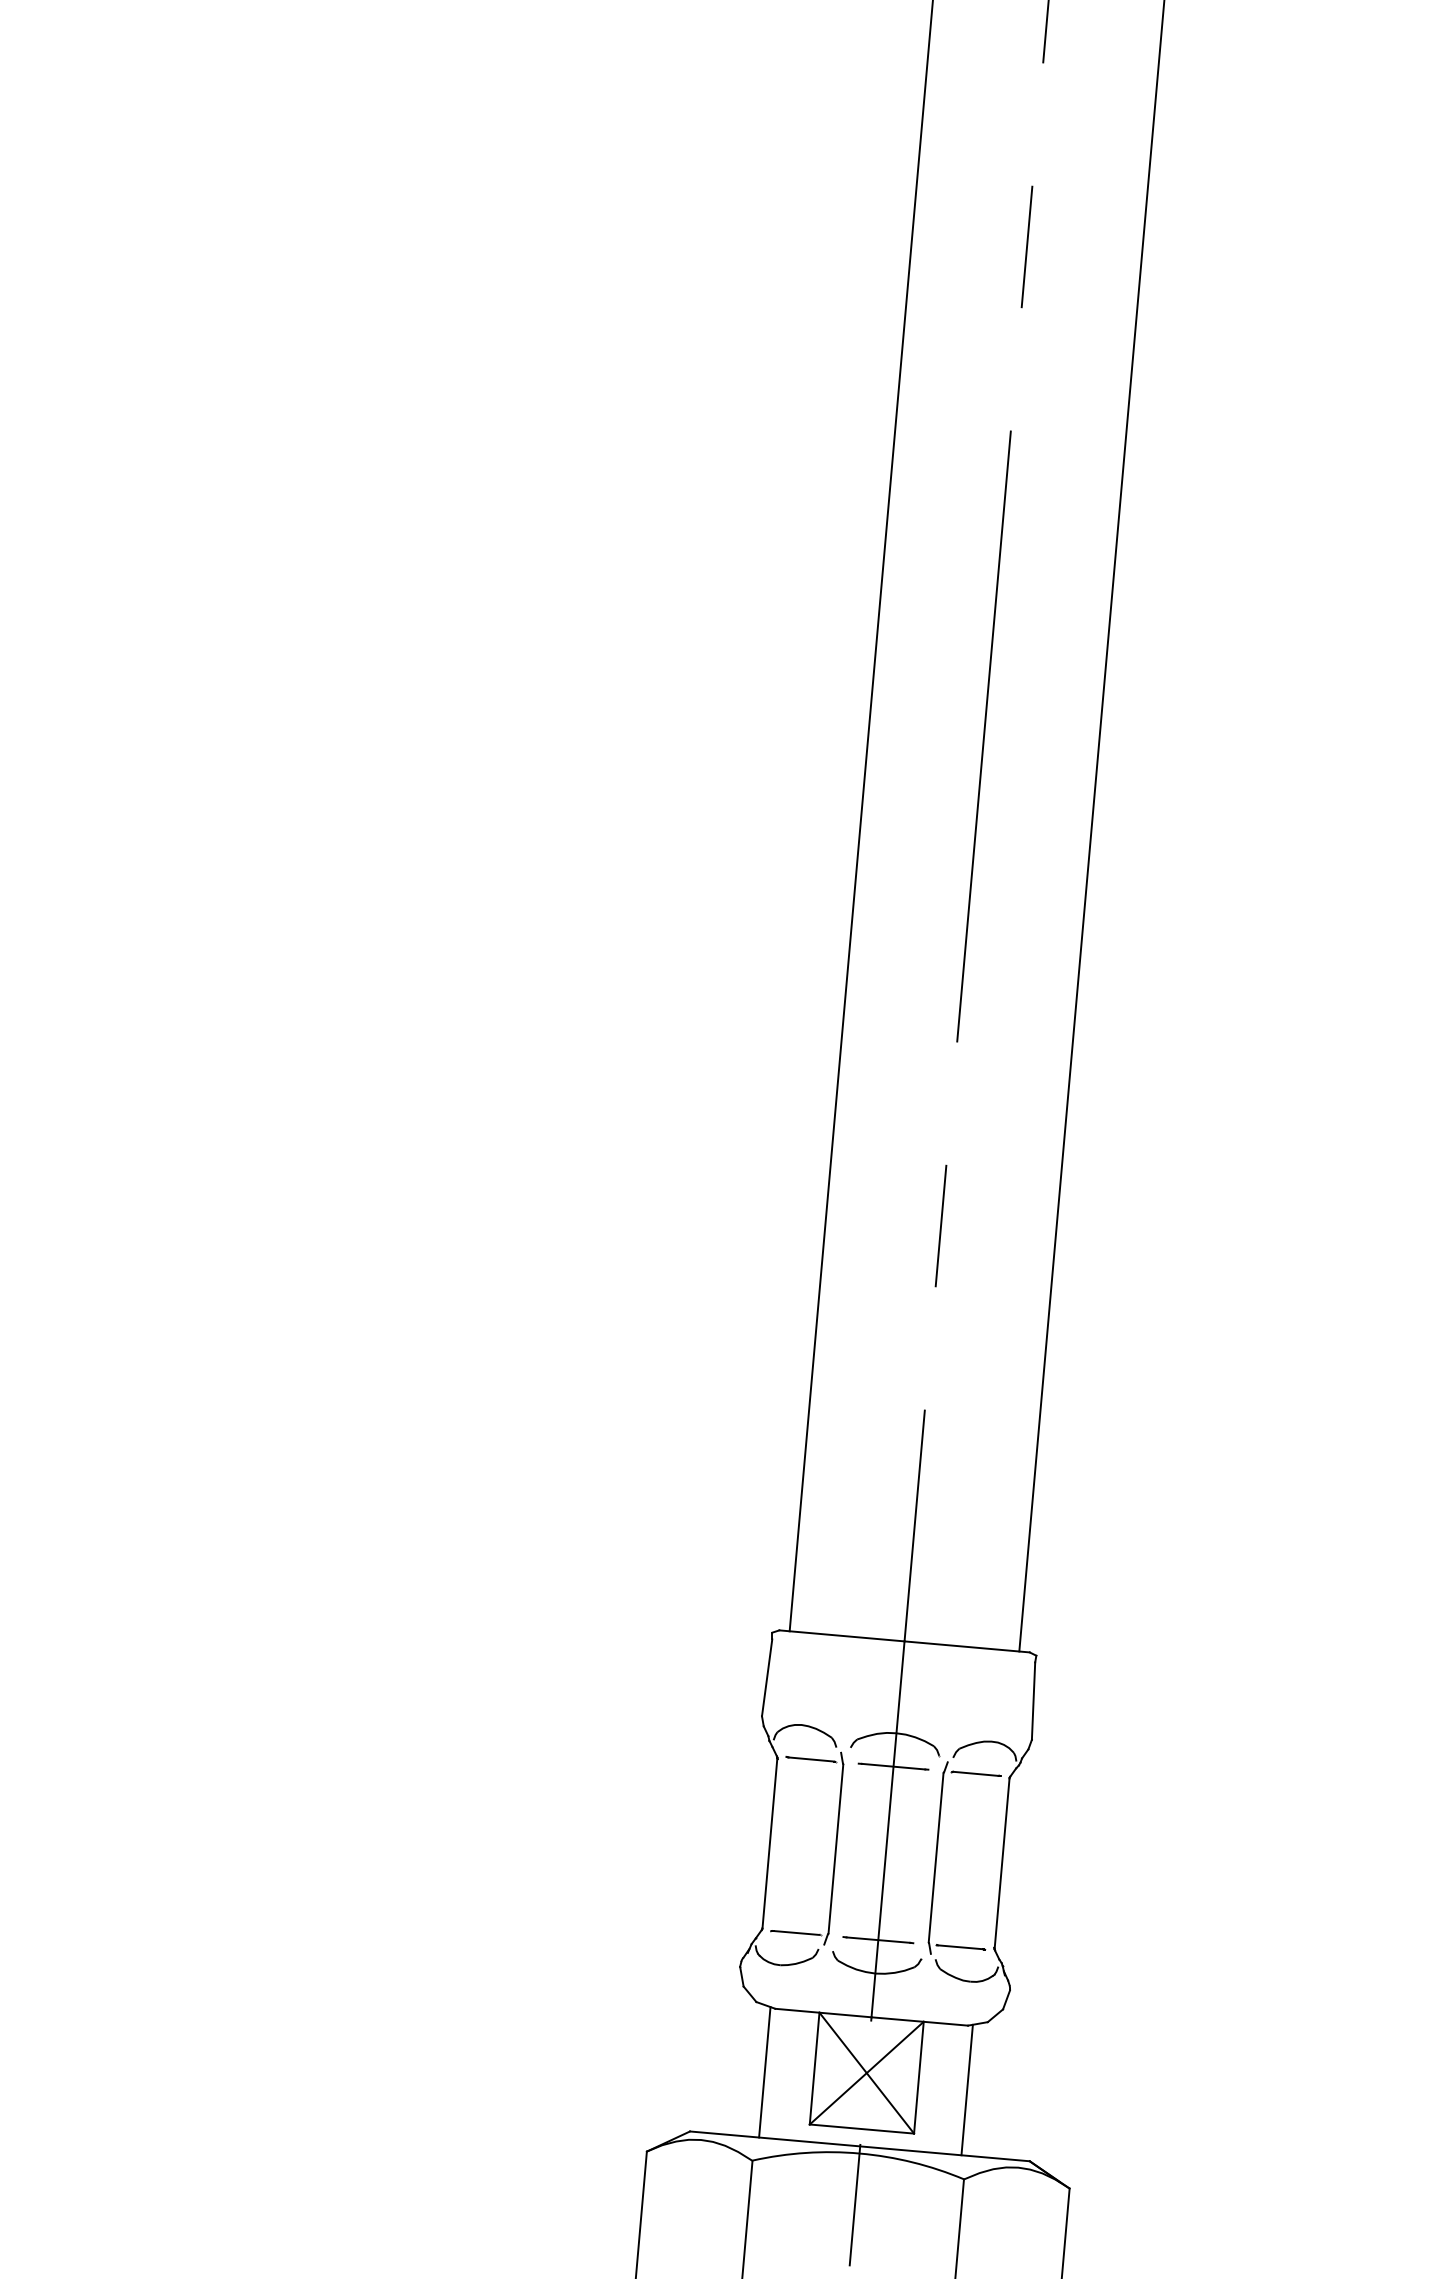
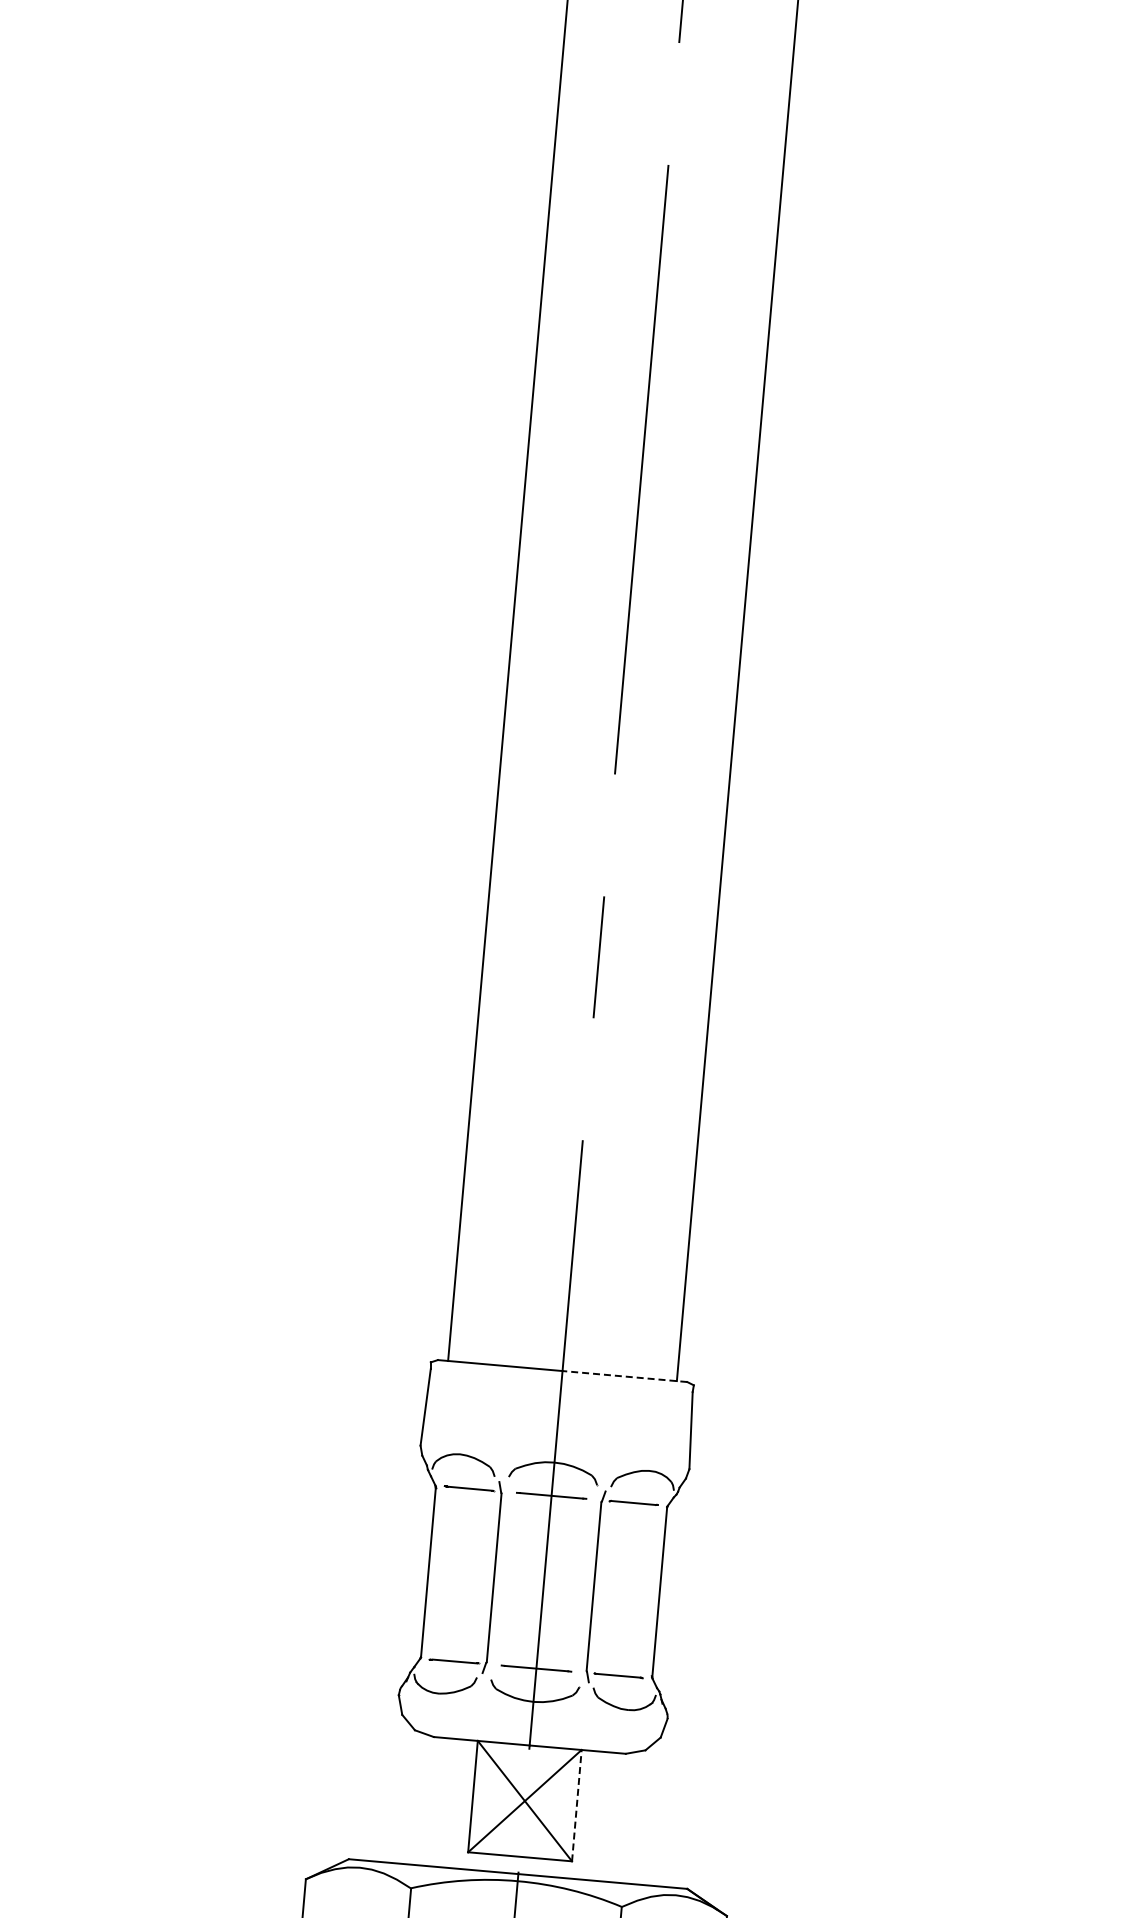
line: (967, 1646) -> (625, 1376), solid -> dashed
line: (764, 2072) -> (423, 1800), removed
line: (918, 2077) -> (576, 1805), solid -> dashed
line: (966, 2089) -> (624, 1817), removed

